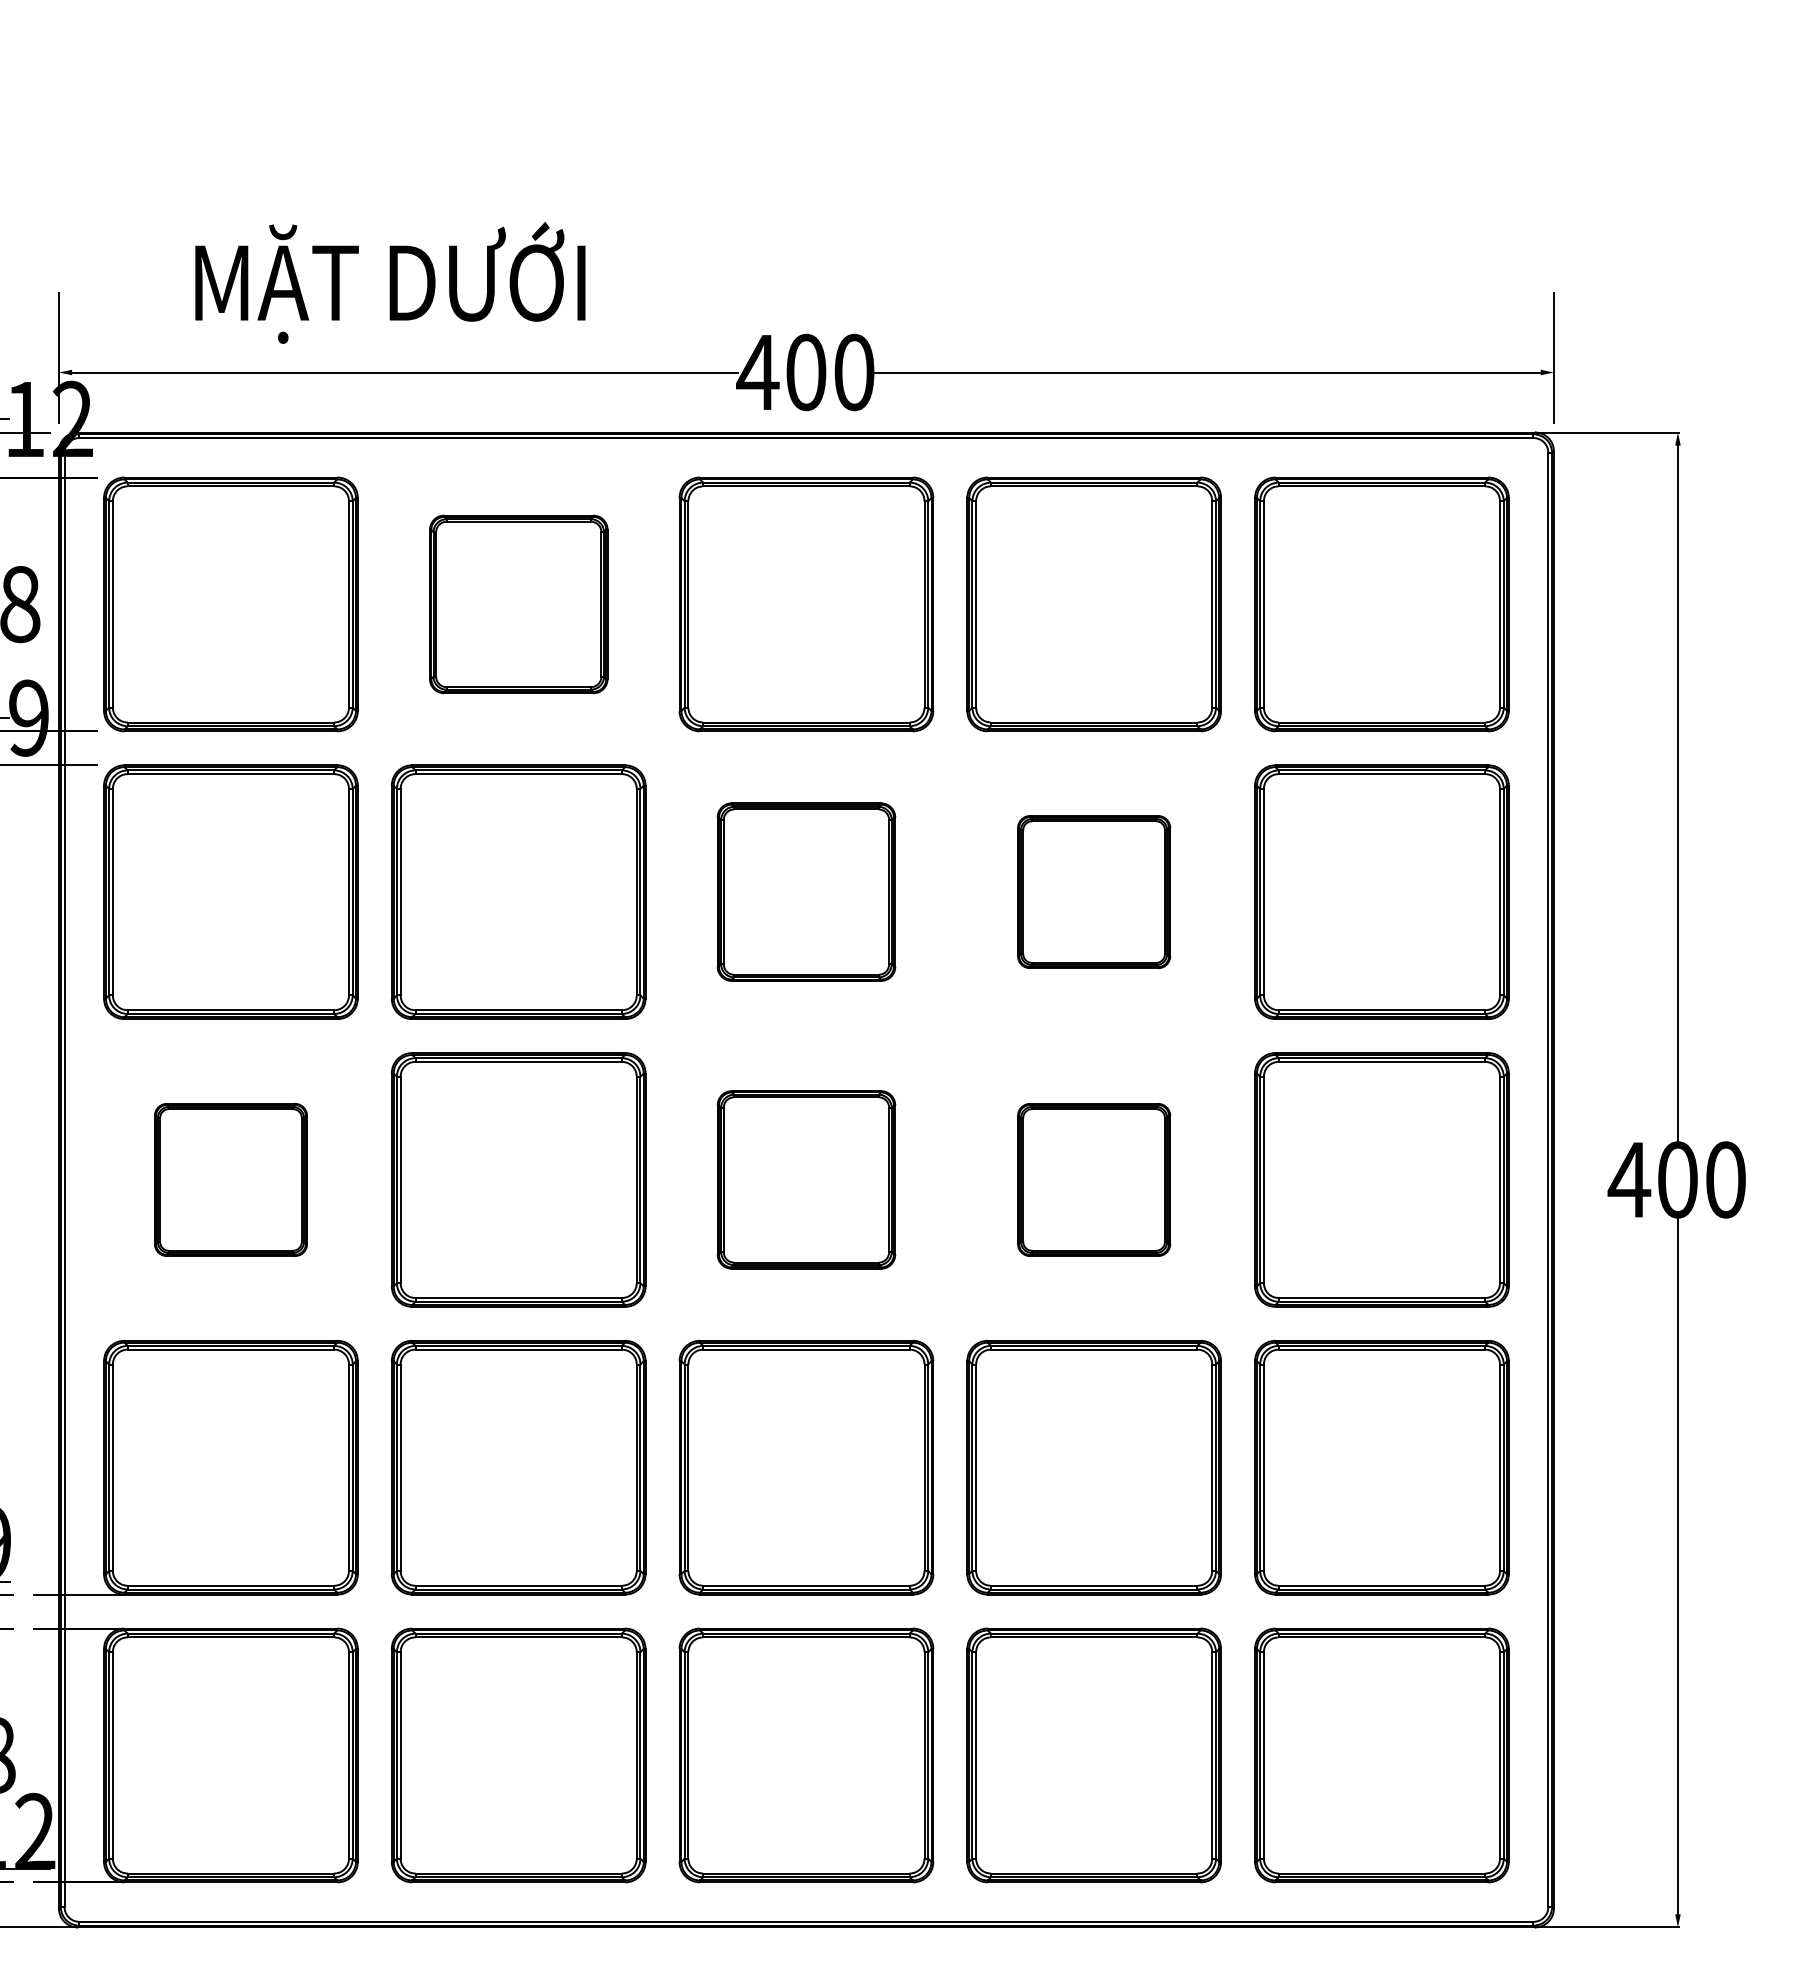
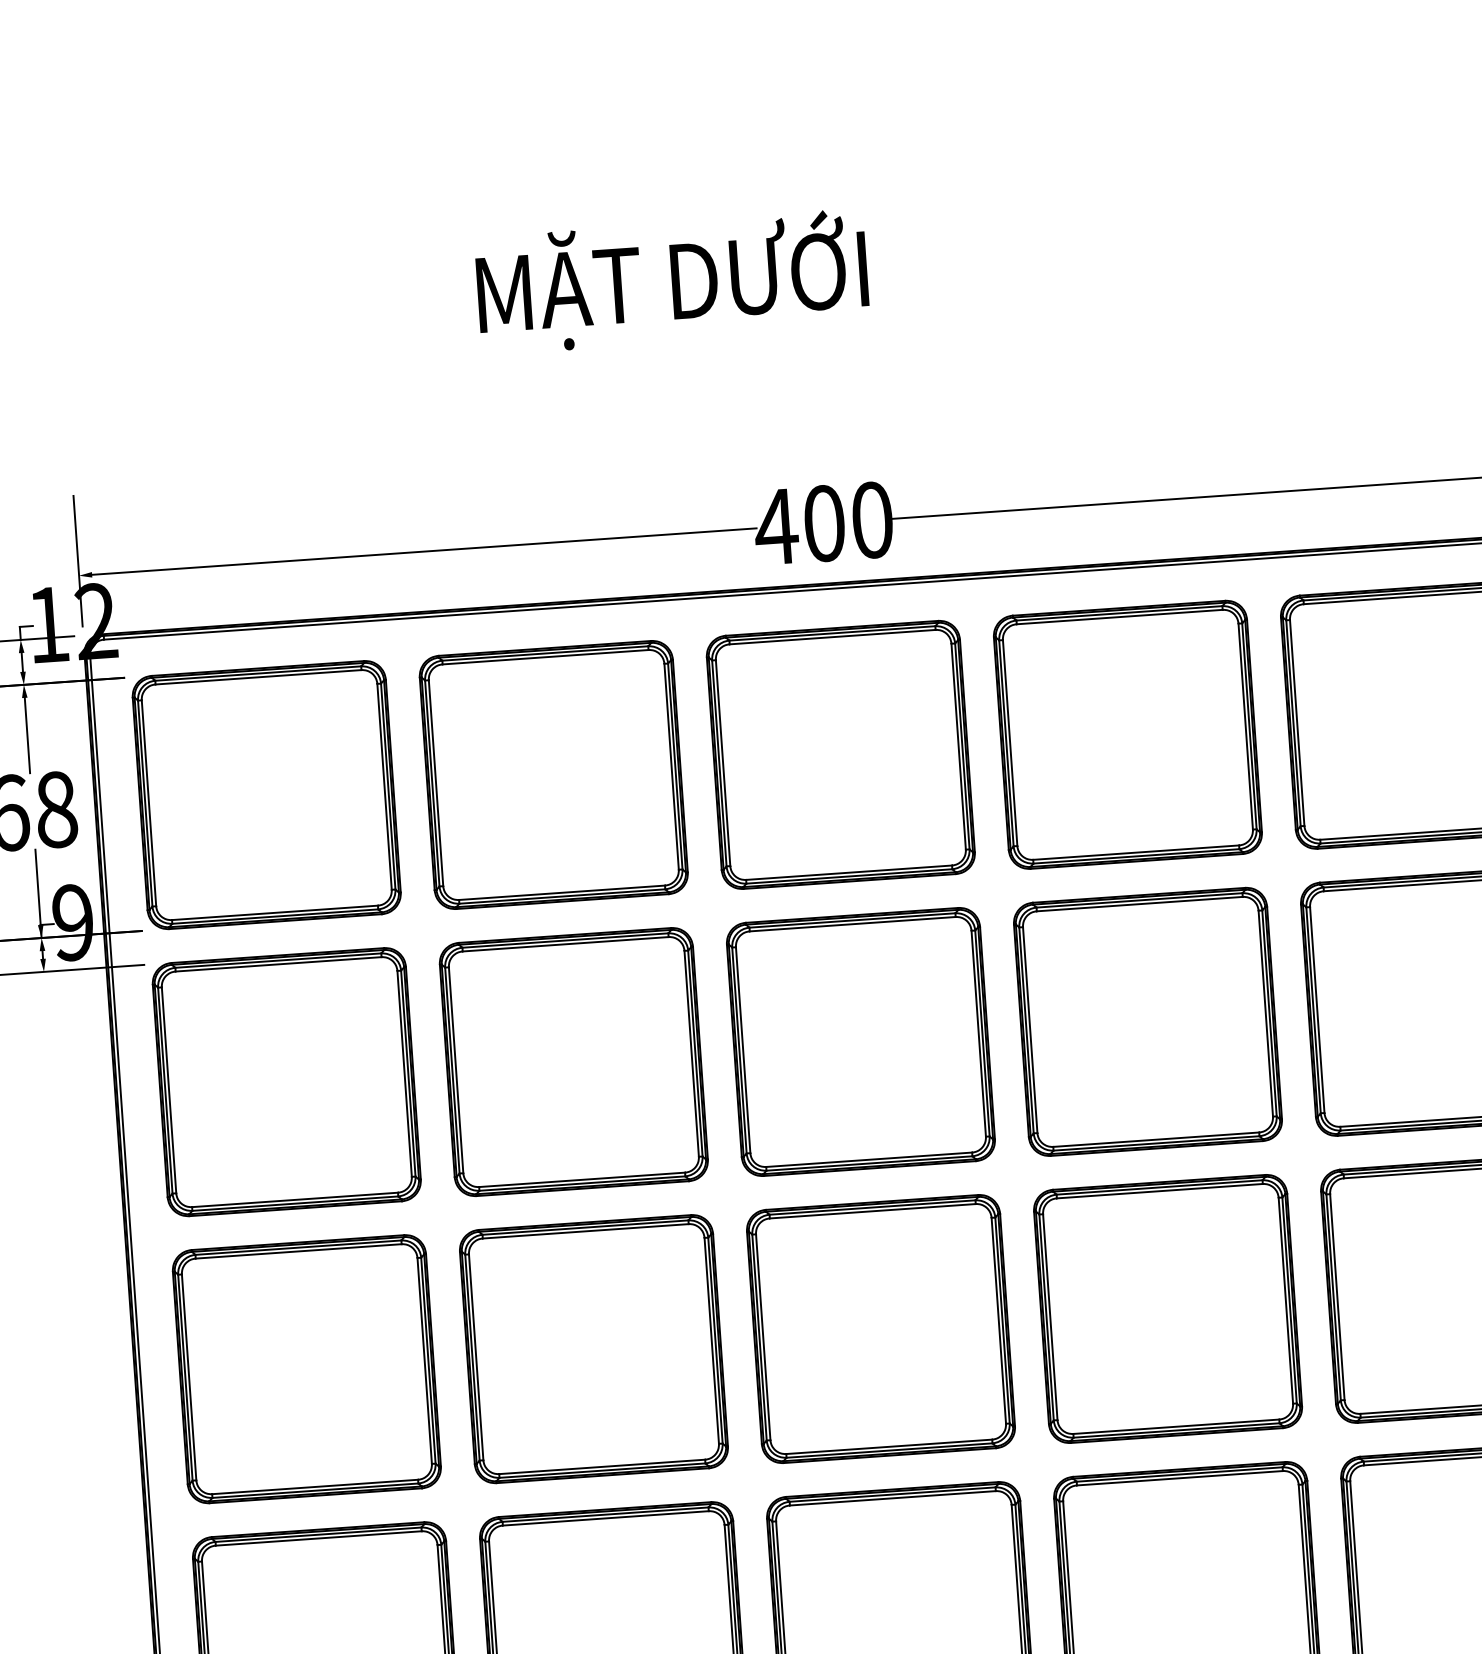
text: (390, 282) -> (672, 281), moved
part: (518, 604) -> (553, 775), size x1.43
part: (806, 891) -> (860, 1041), size x1.43
part: (1093, 891) -> (1147, 1021), size x1.67
part: (230, 1179) -> (306, 1368), size x1.67
part: (806, 1179) -> (881, 1328), size x1.43
part: (1093, 1179) -> (1167, 1308), size x1.67

